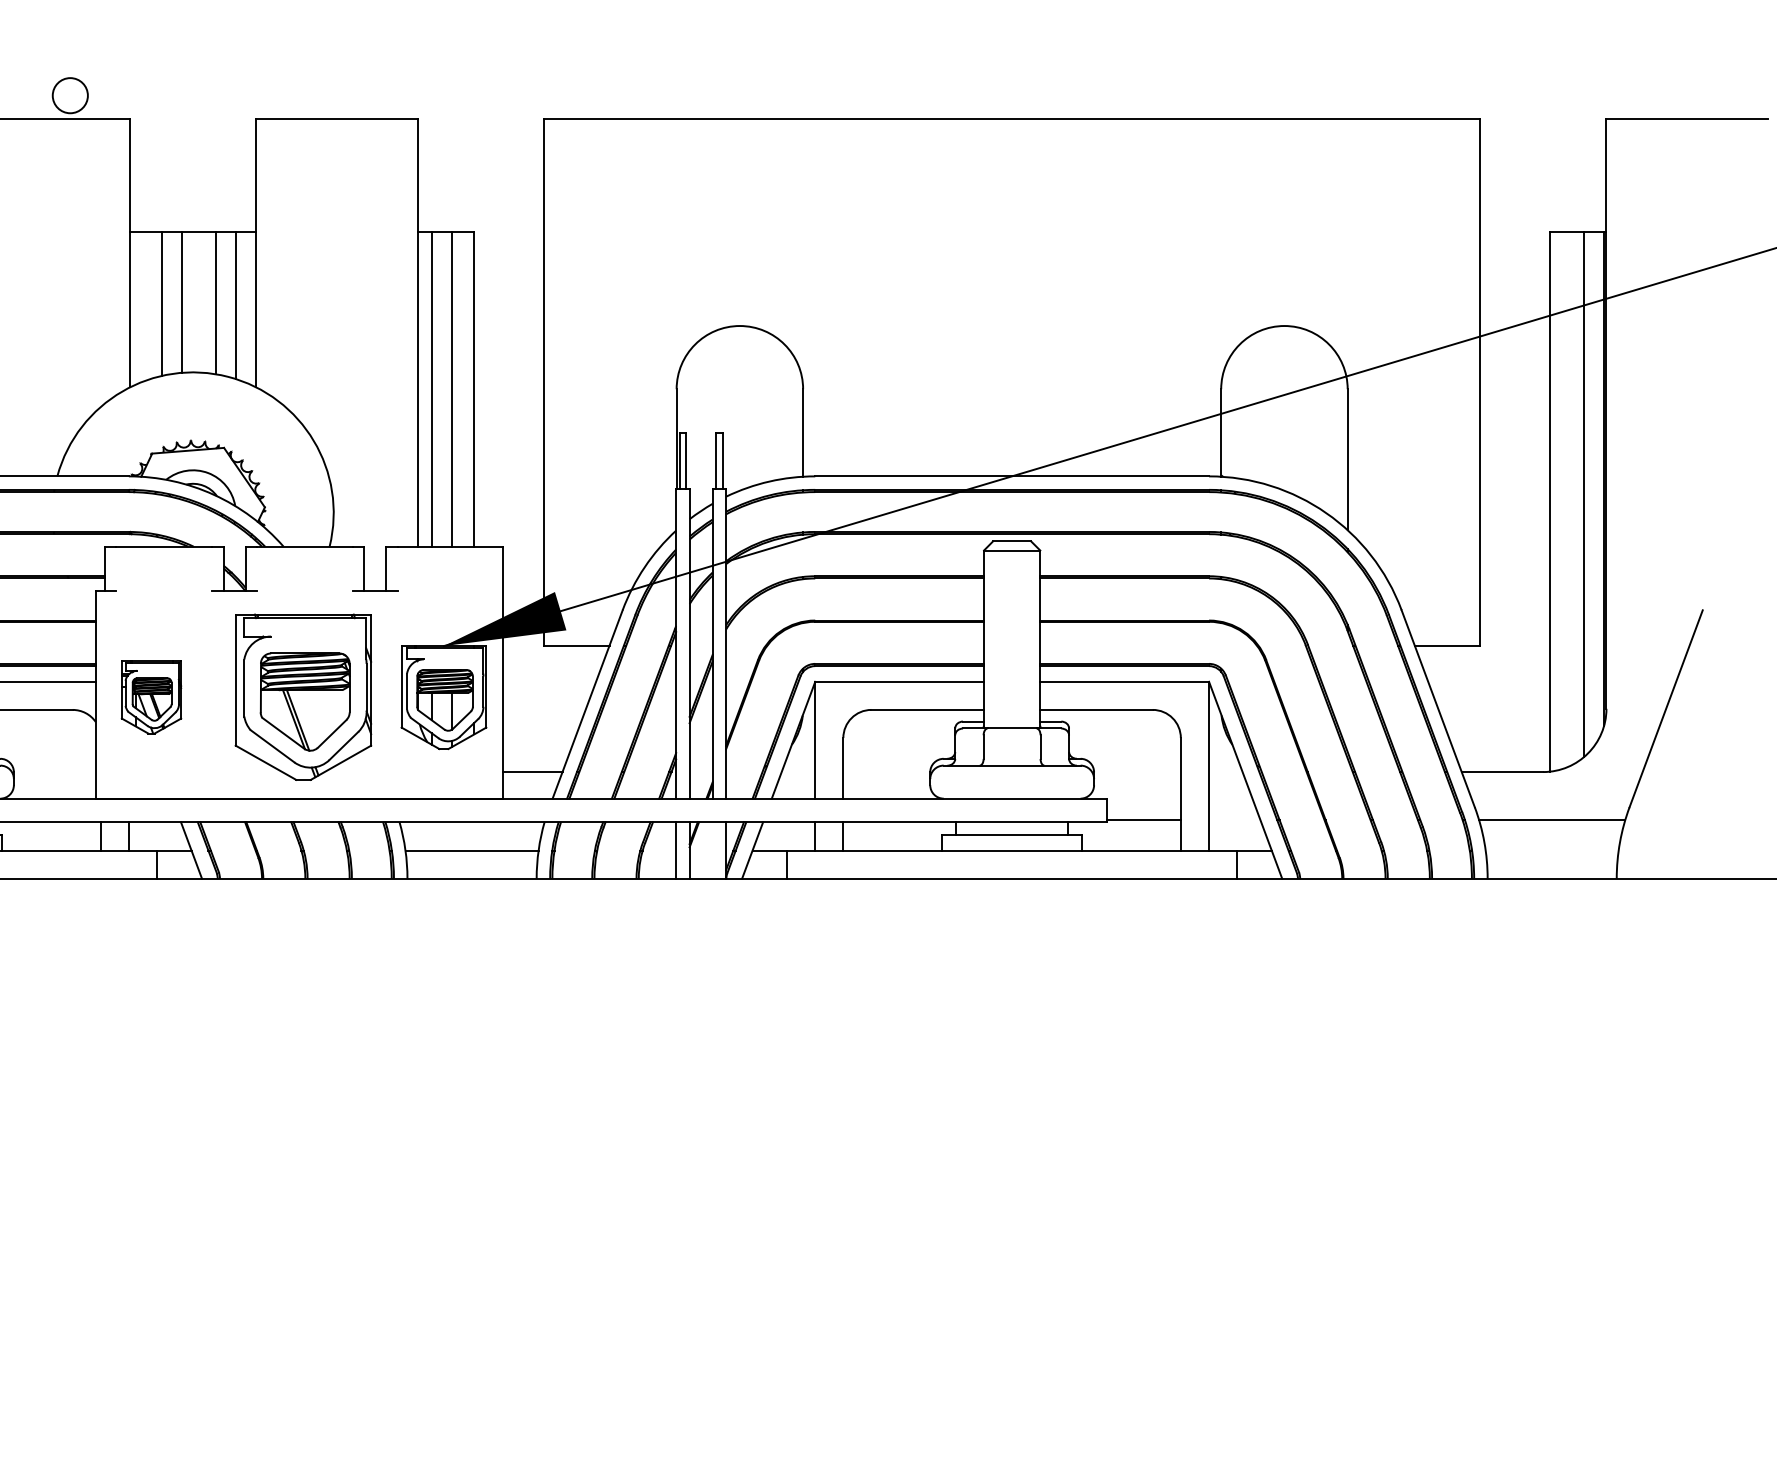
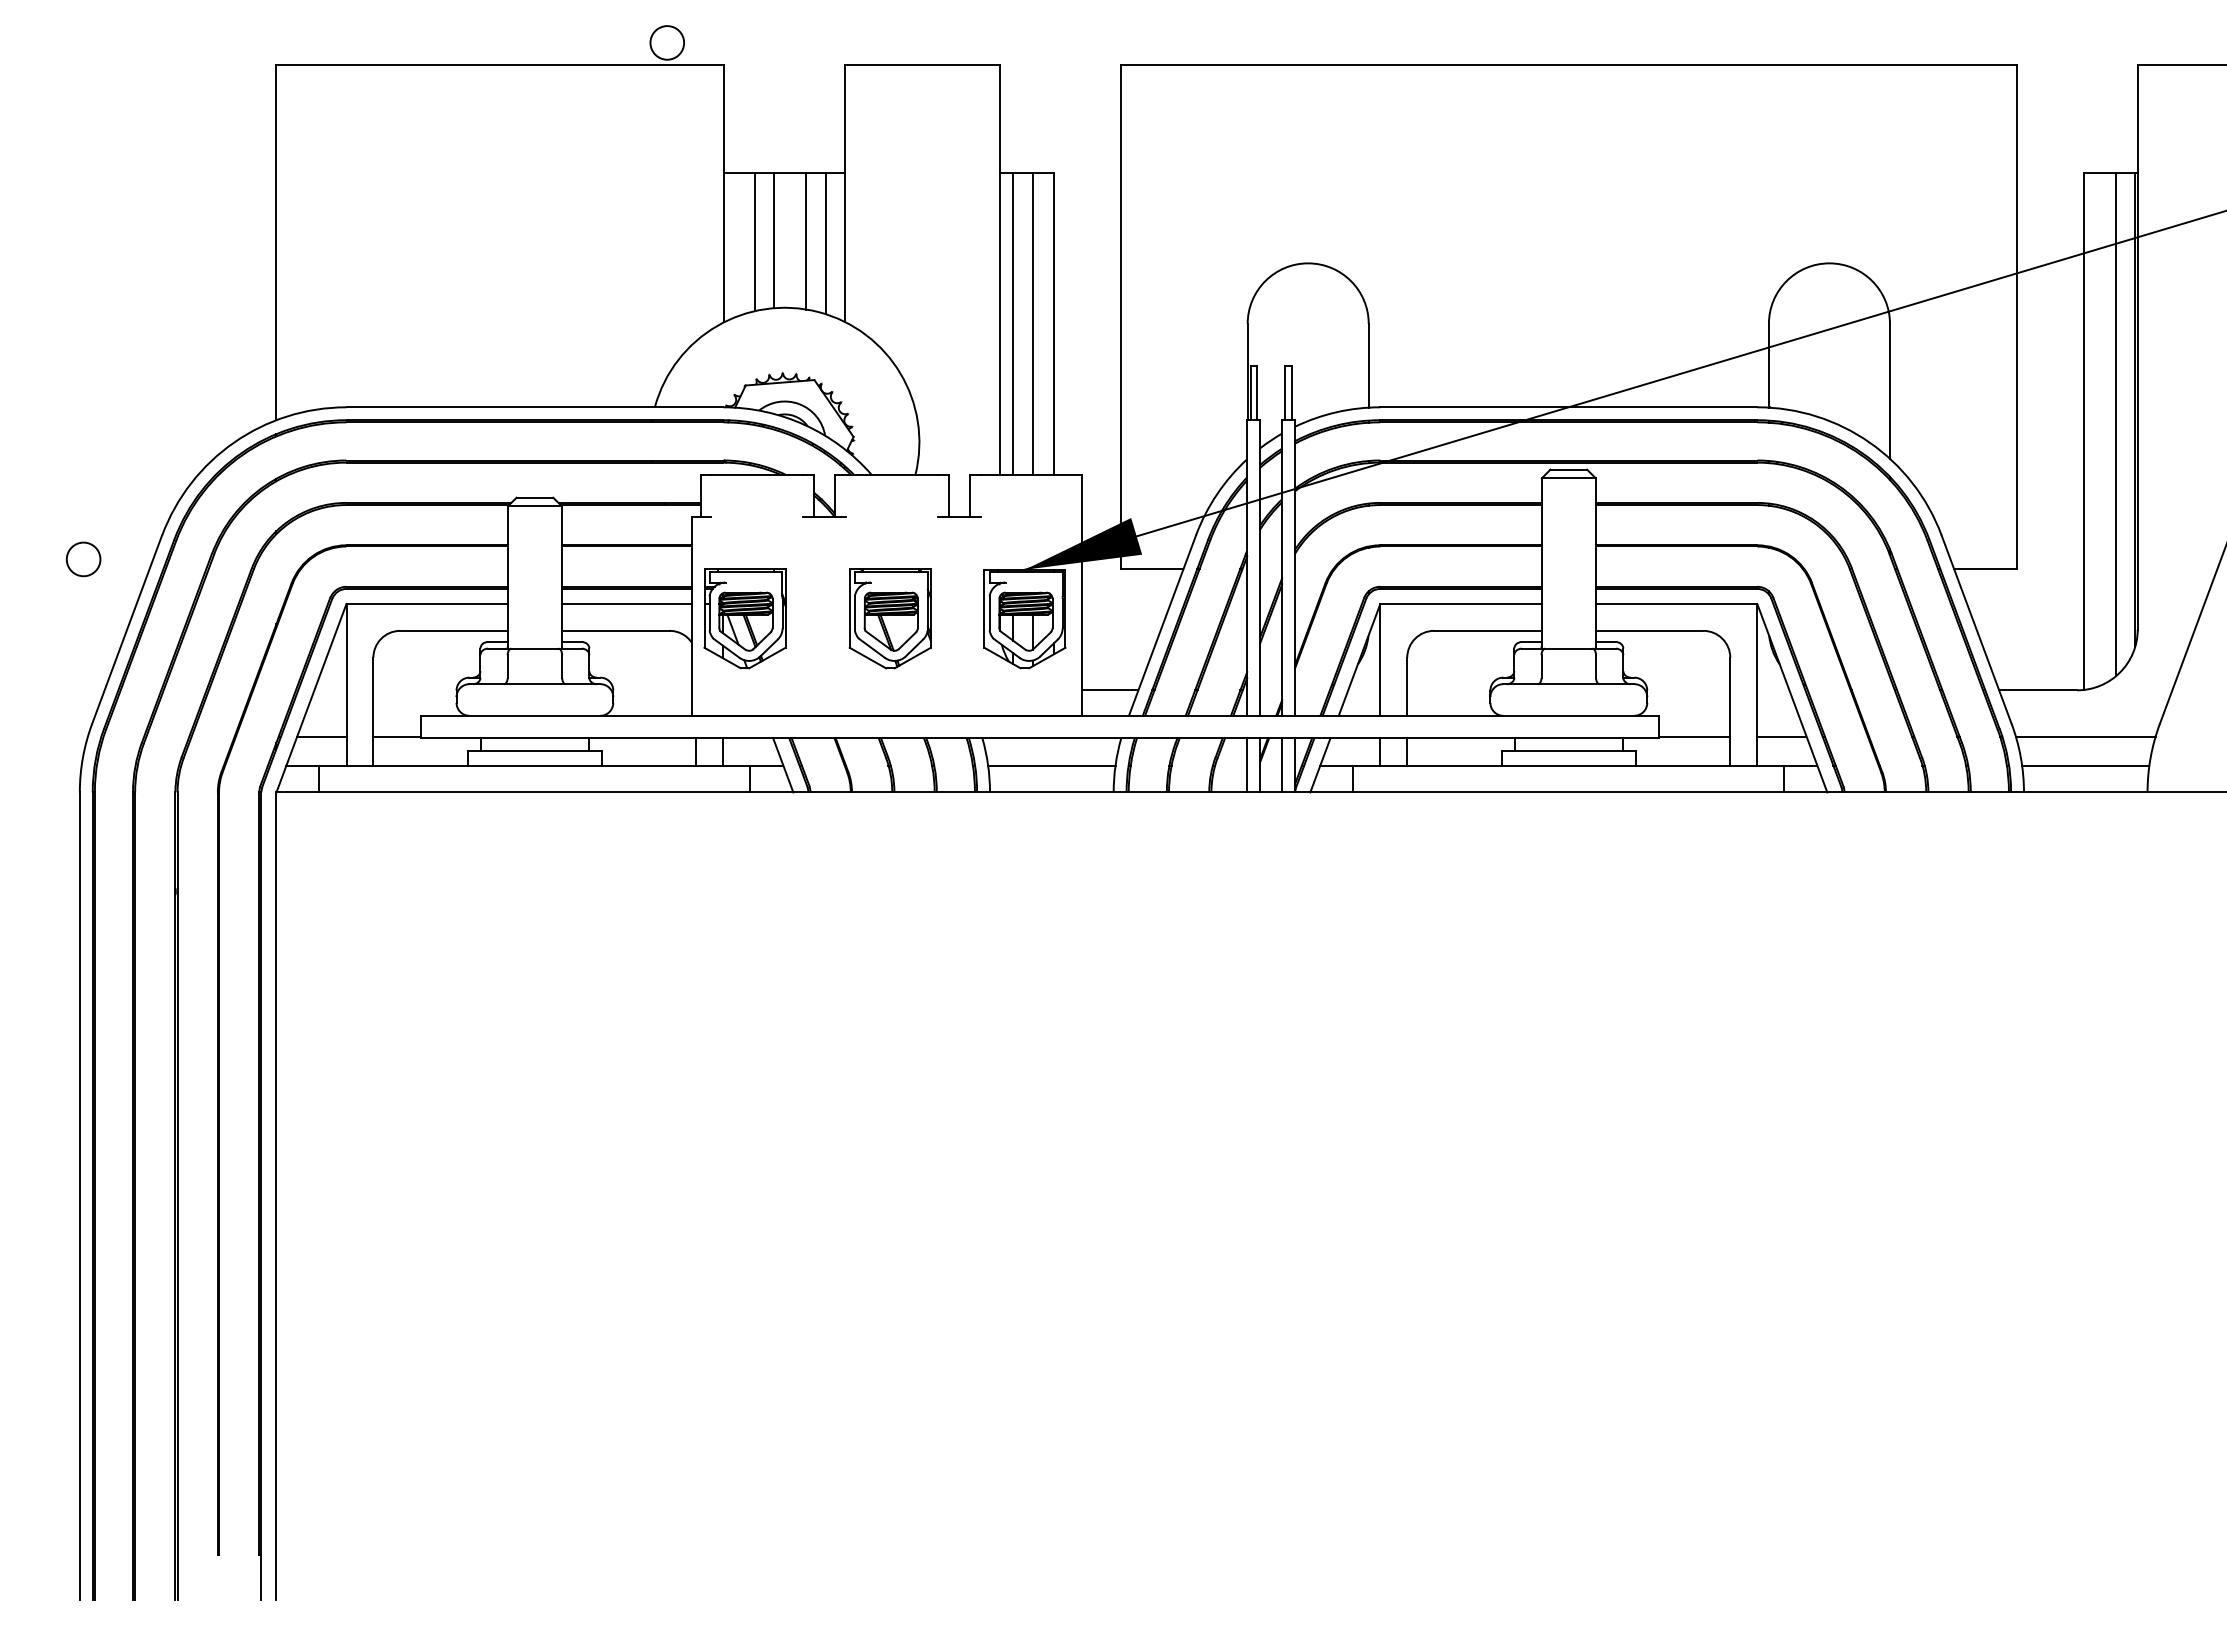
part: (150, 697) -> (744, 618), size x1.43
part: (302, 697) -> (889, 618), size x0.62
line: (1234, 820) -> (1781, 736), added
line: (713, 850) -> (1282, 765), added
line: (1551, 850) -> (2085, 765), added

